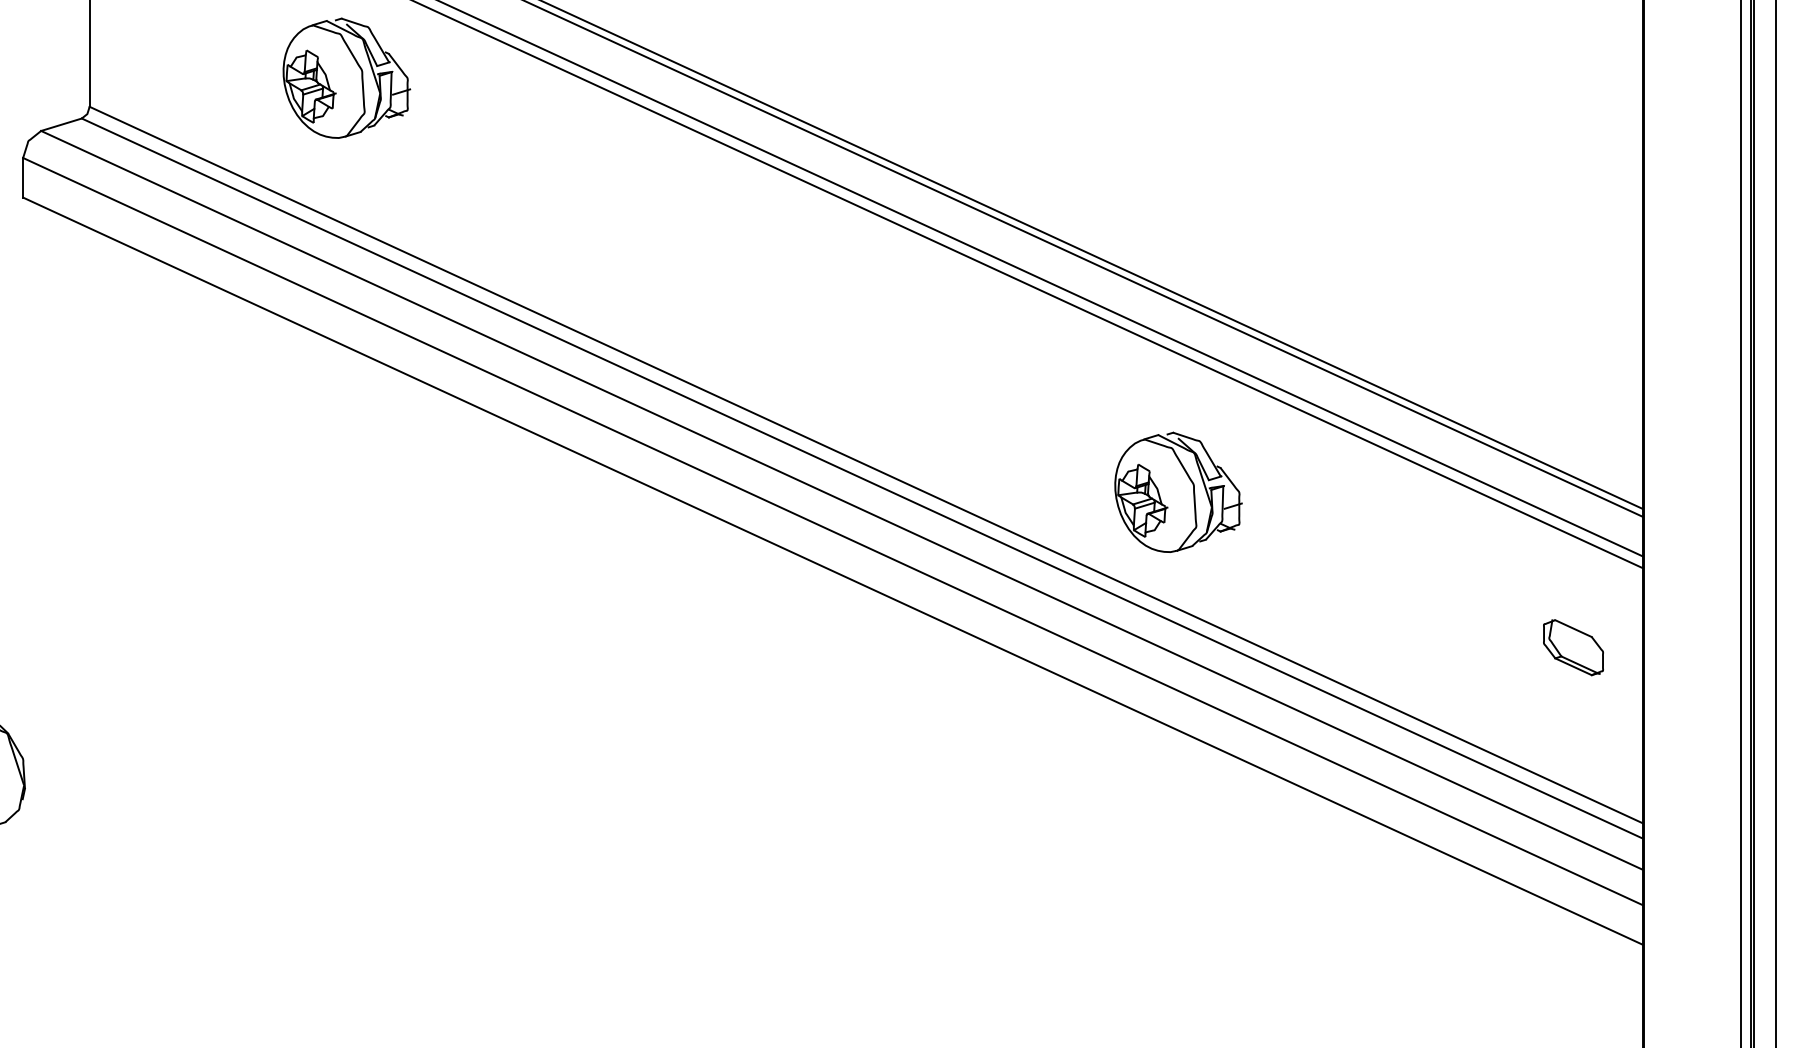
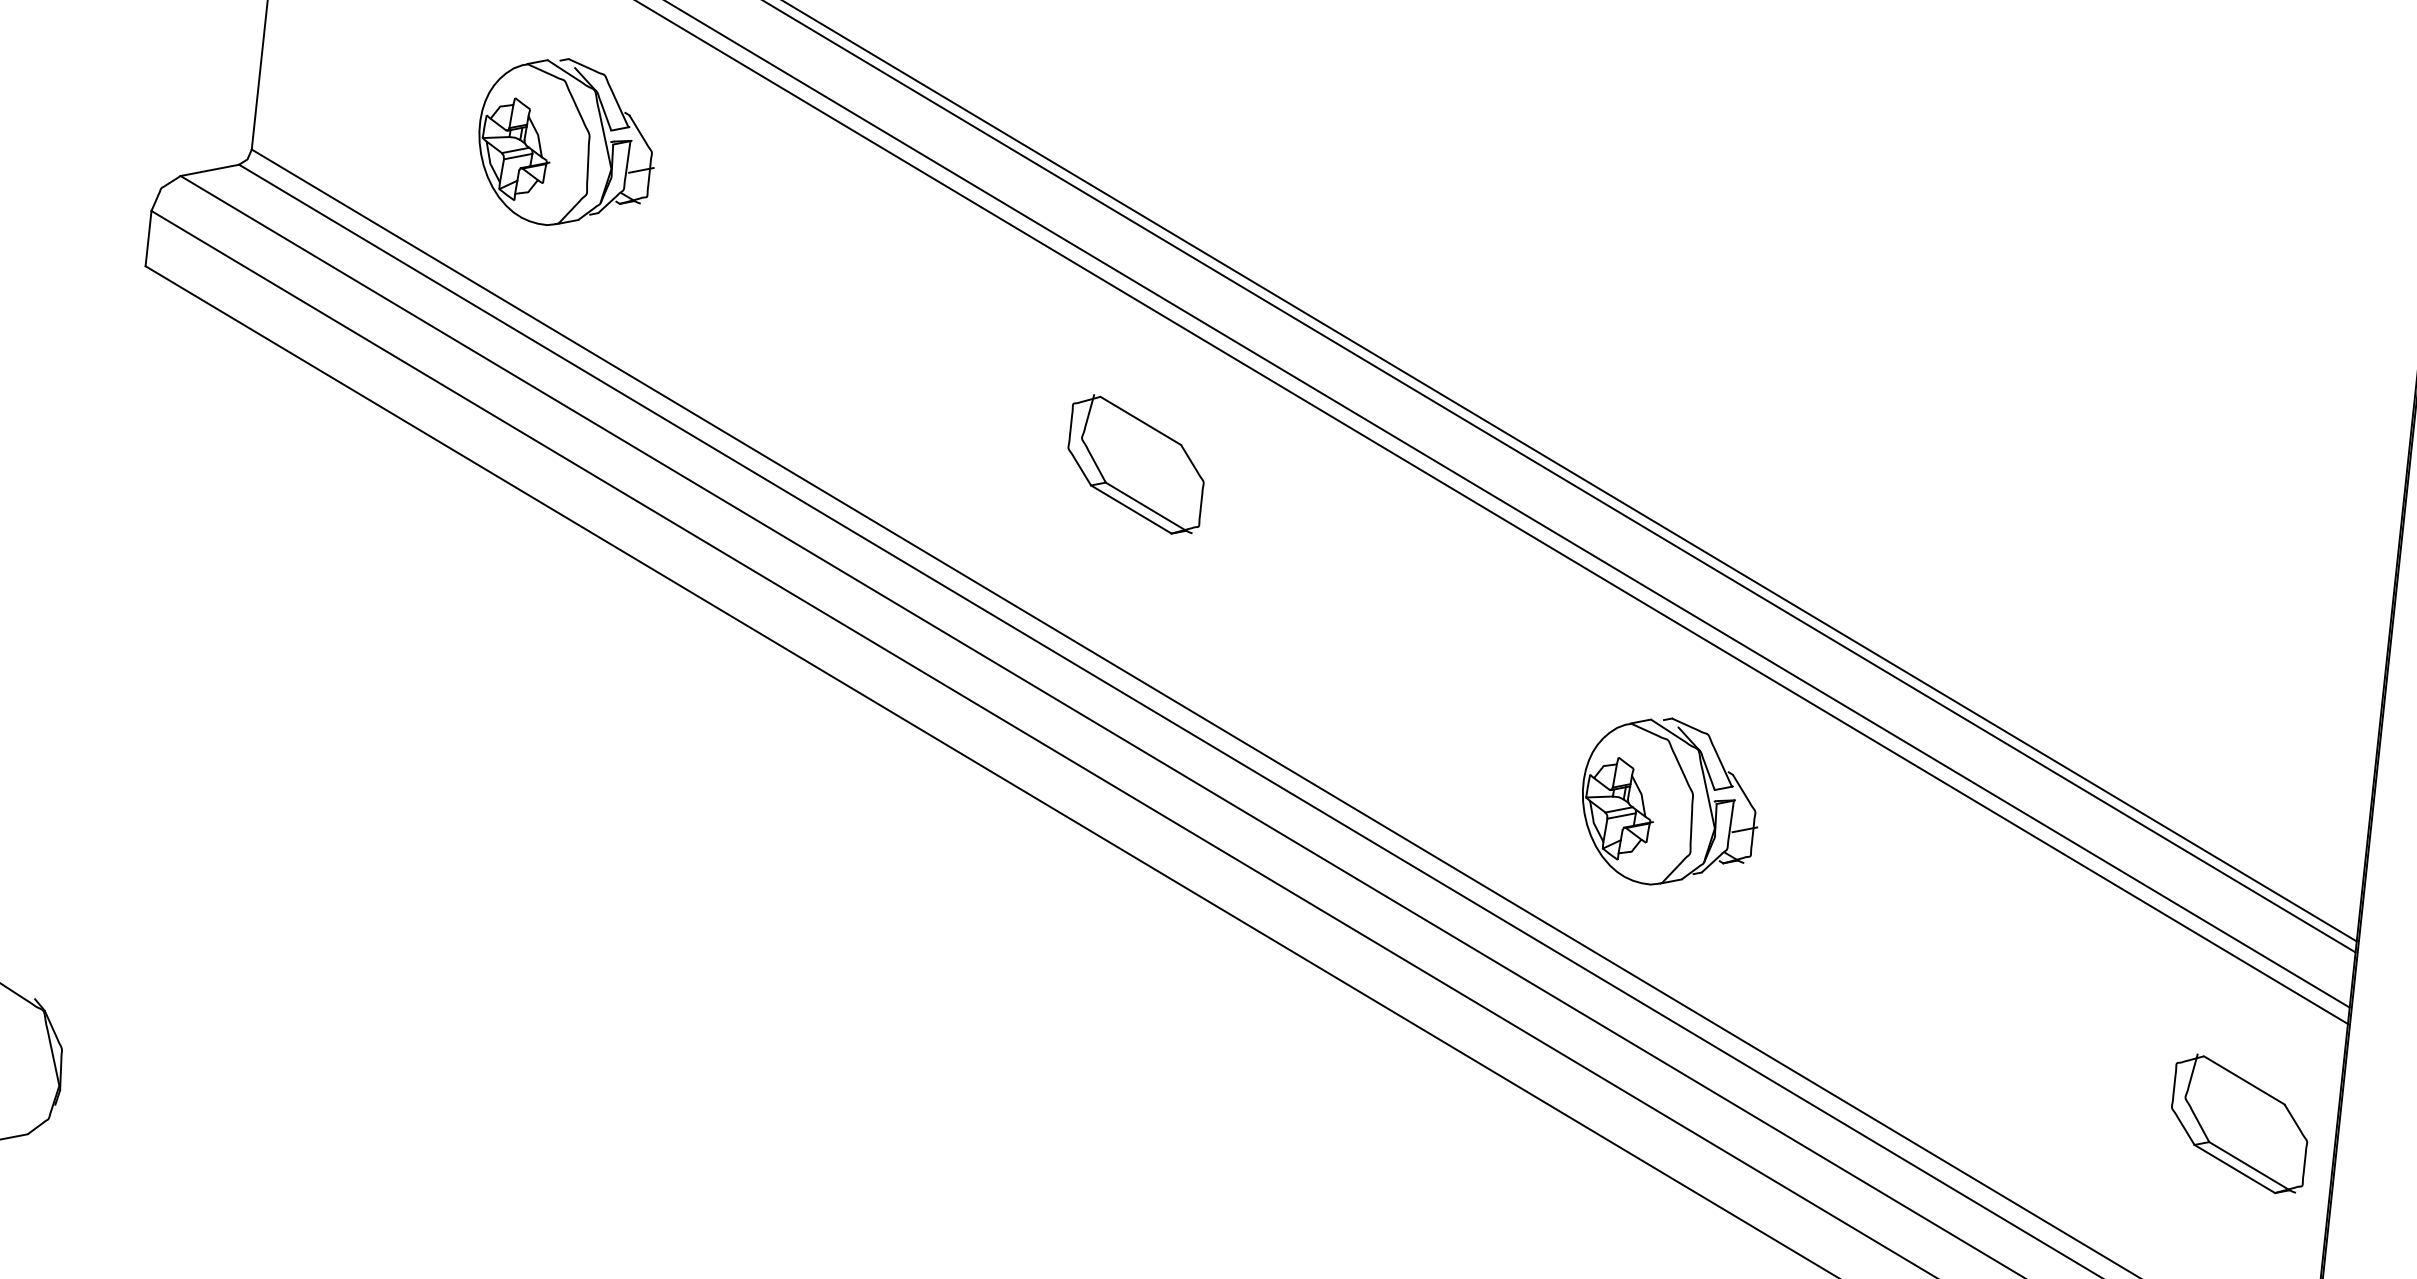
part: (346, 77) -> (566, 141), moved
part: (740, 263) -> (1135, 464), added
part: (1178, 491) -> (1670, 801), moved
part: (1573, 647) -> (2239, 1124), size x1.67

